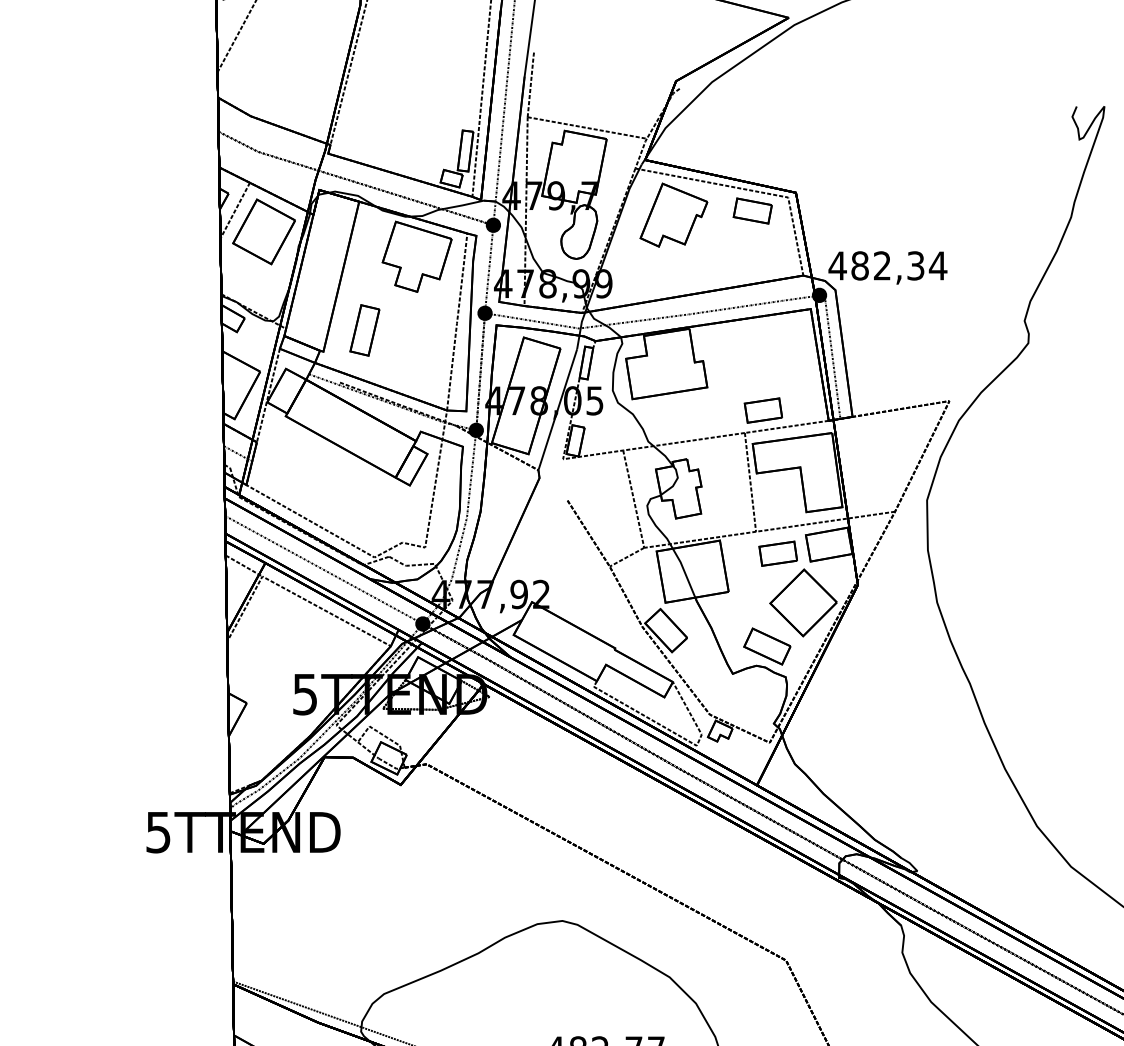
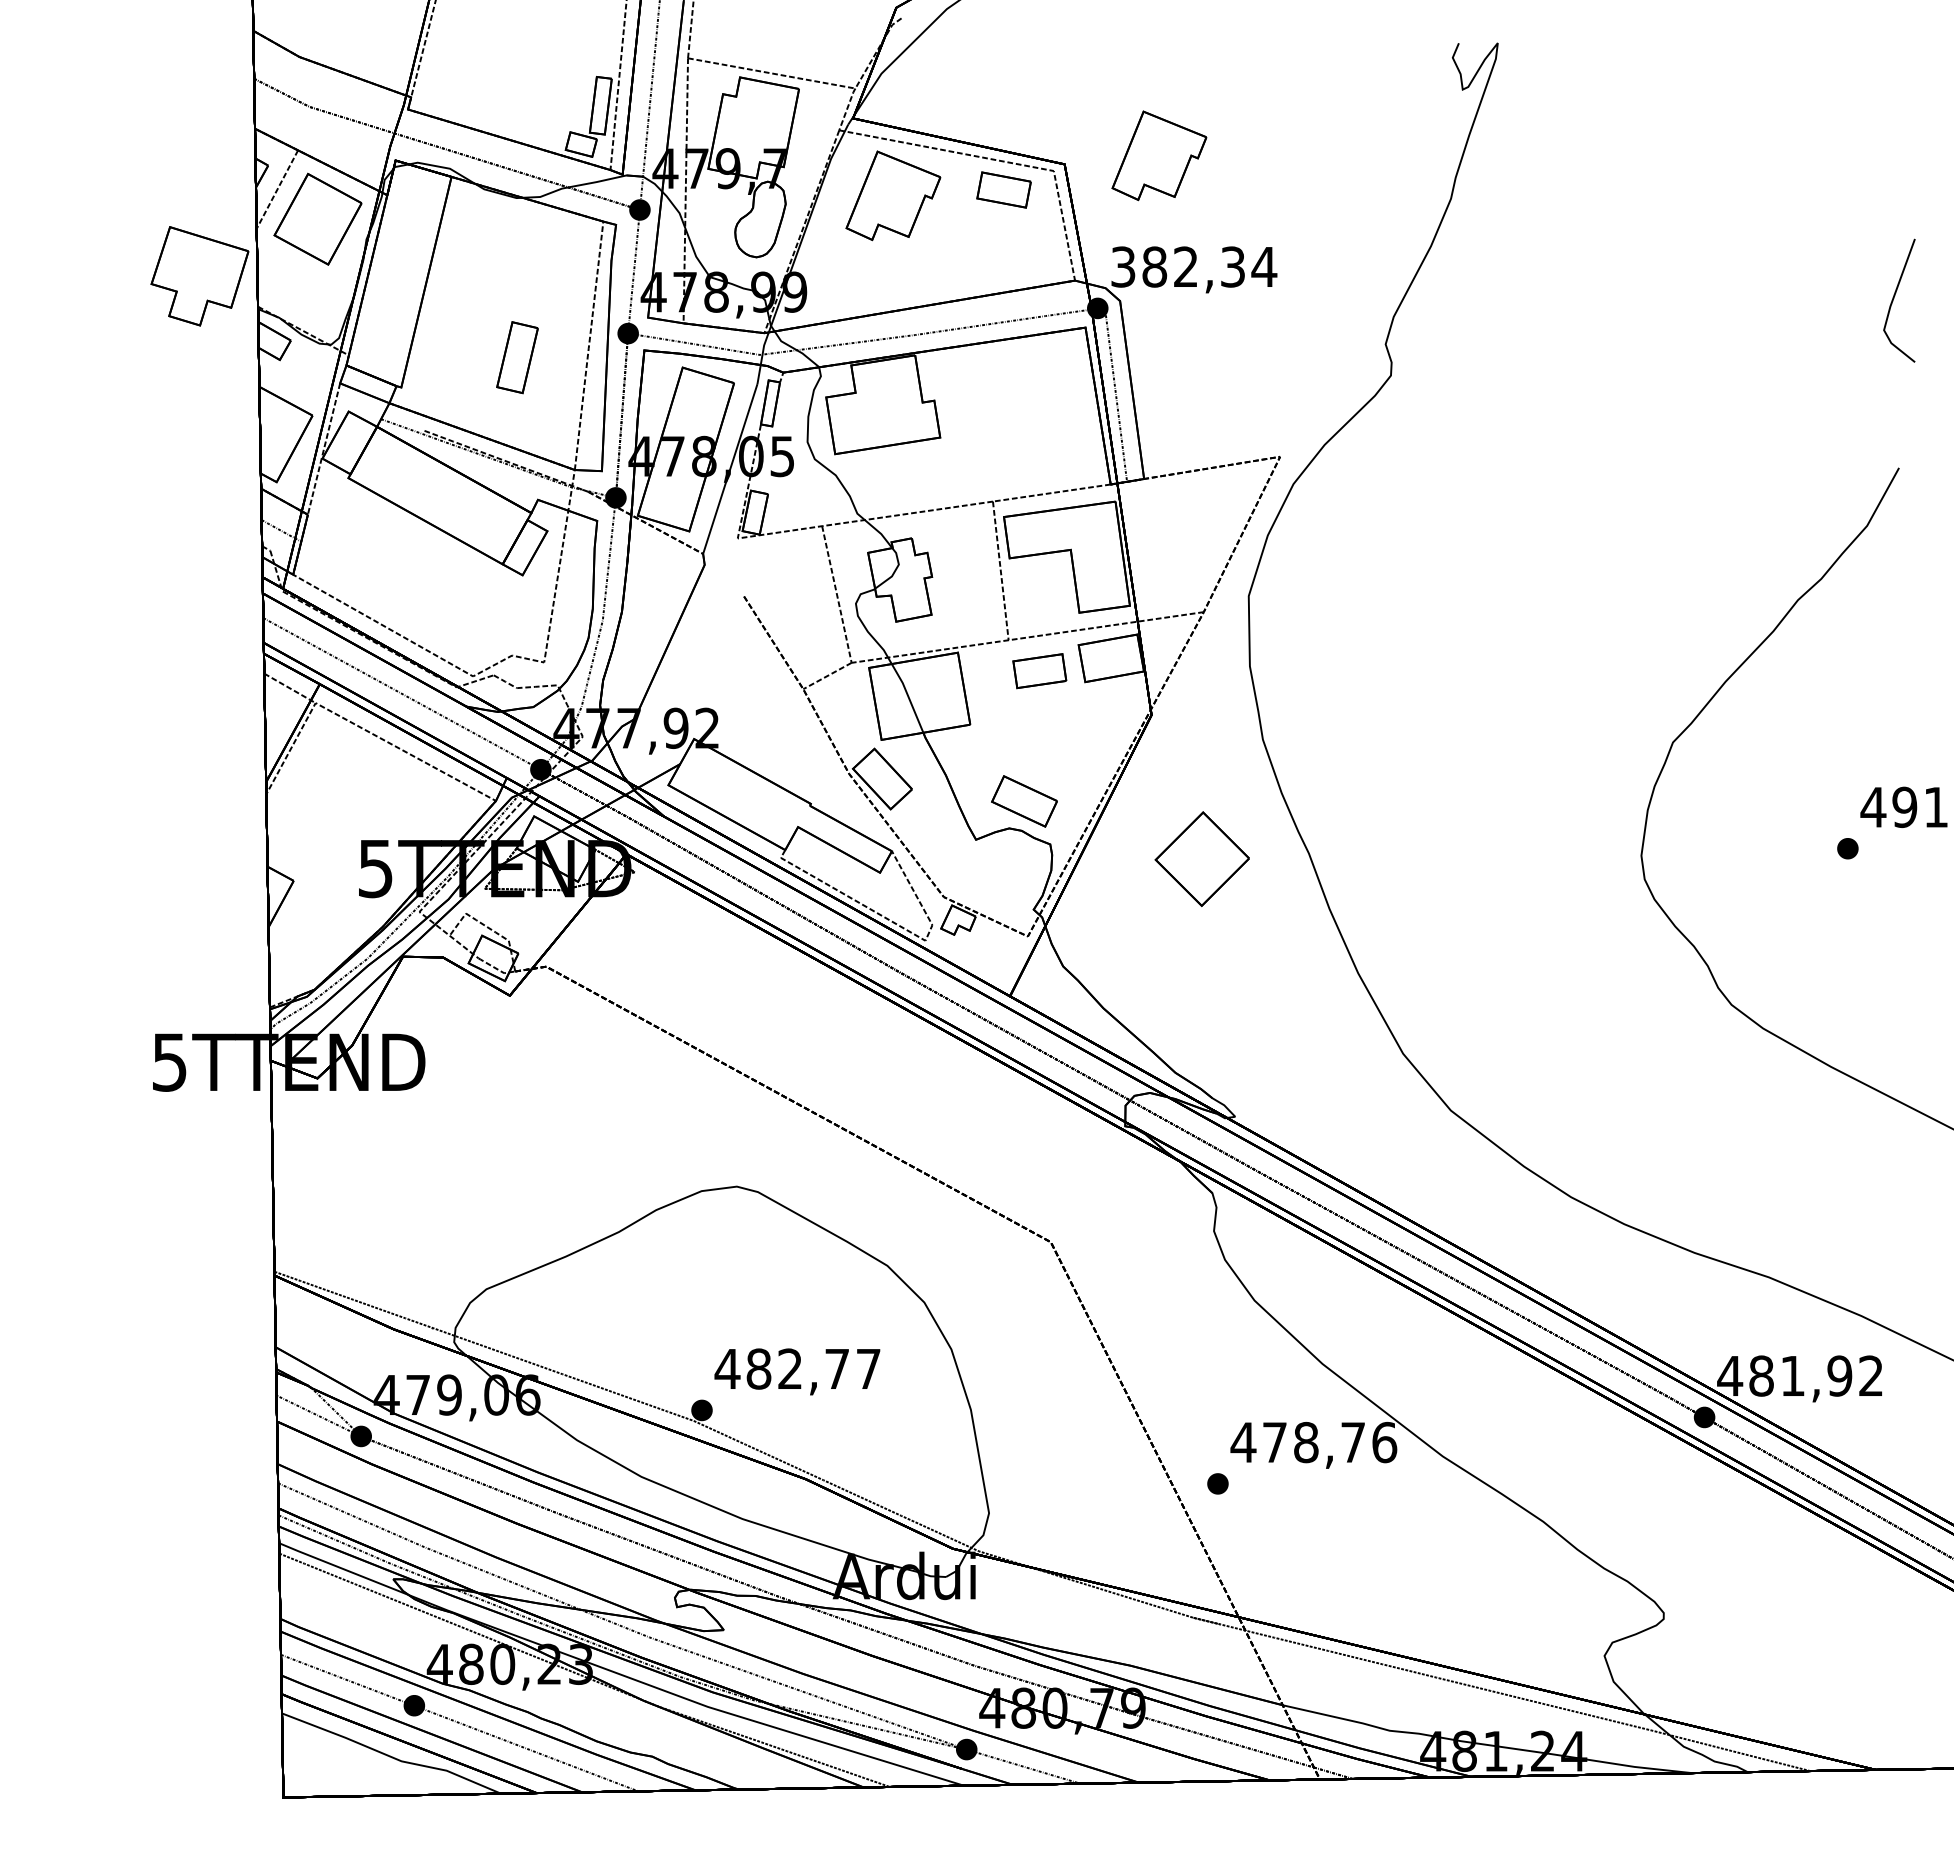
part: (863, 186) -> (1159, 155), added
part: (416, 256) -> (199, 276), moved
text: (837, 265) -> (1123, 266), 482,34 -> 382,34
part: (364, 330) -> (517, 357), moved
part: (763, 410) -> (1018, 470), removed
part: (802, 602) -> (1201, 858), moved

